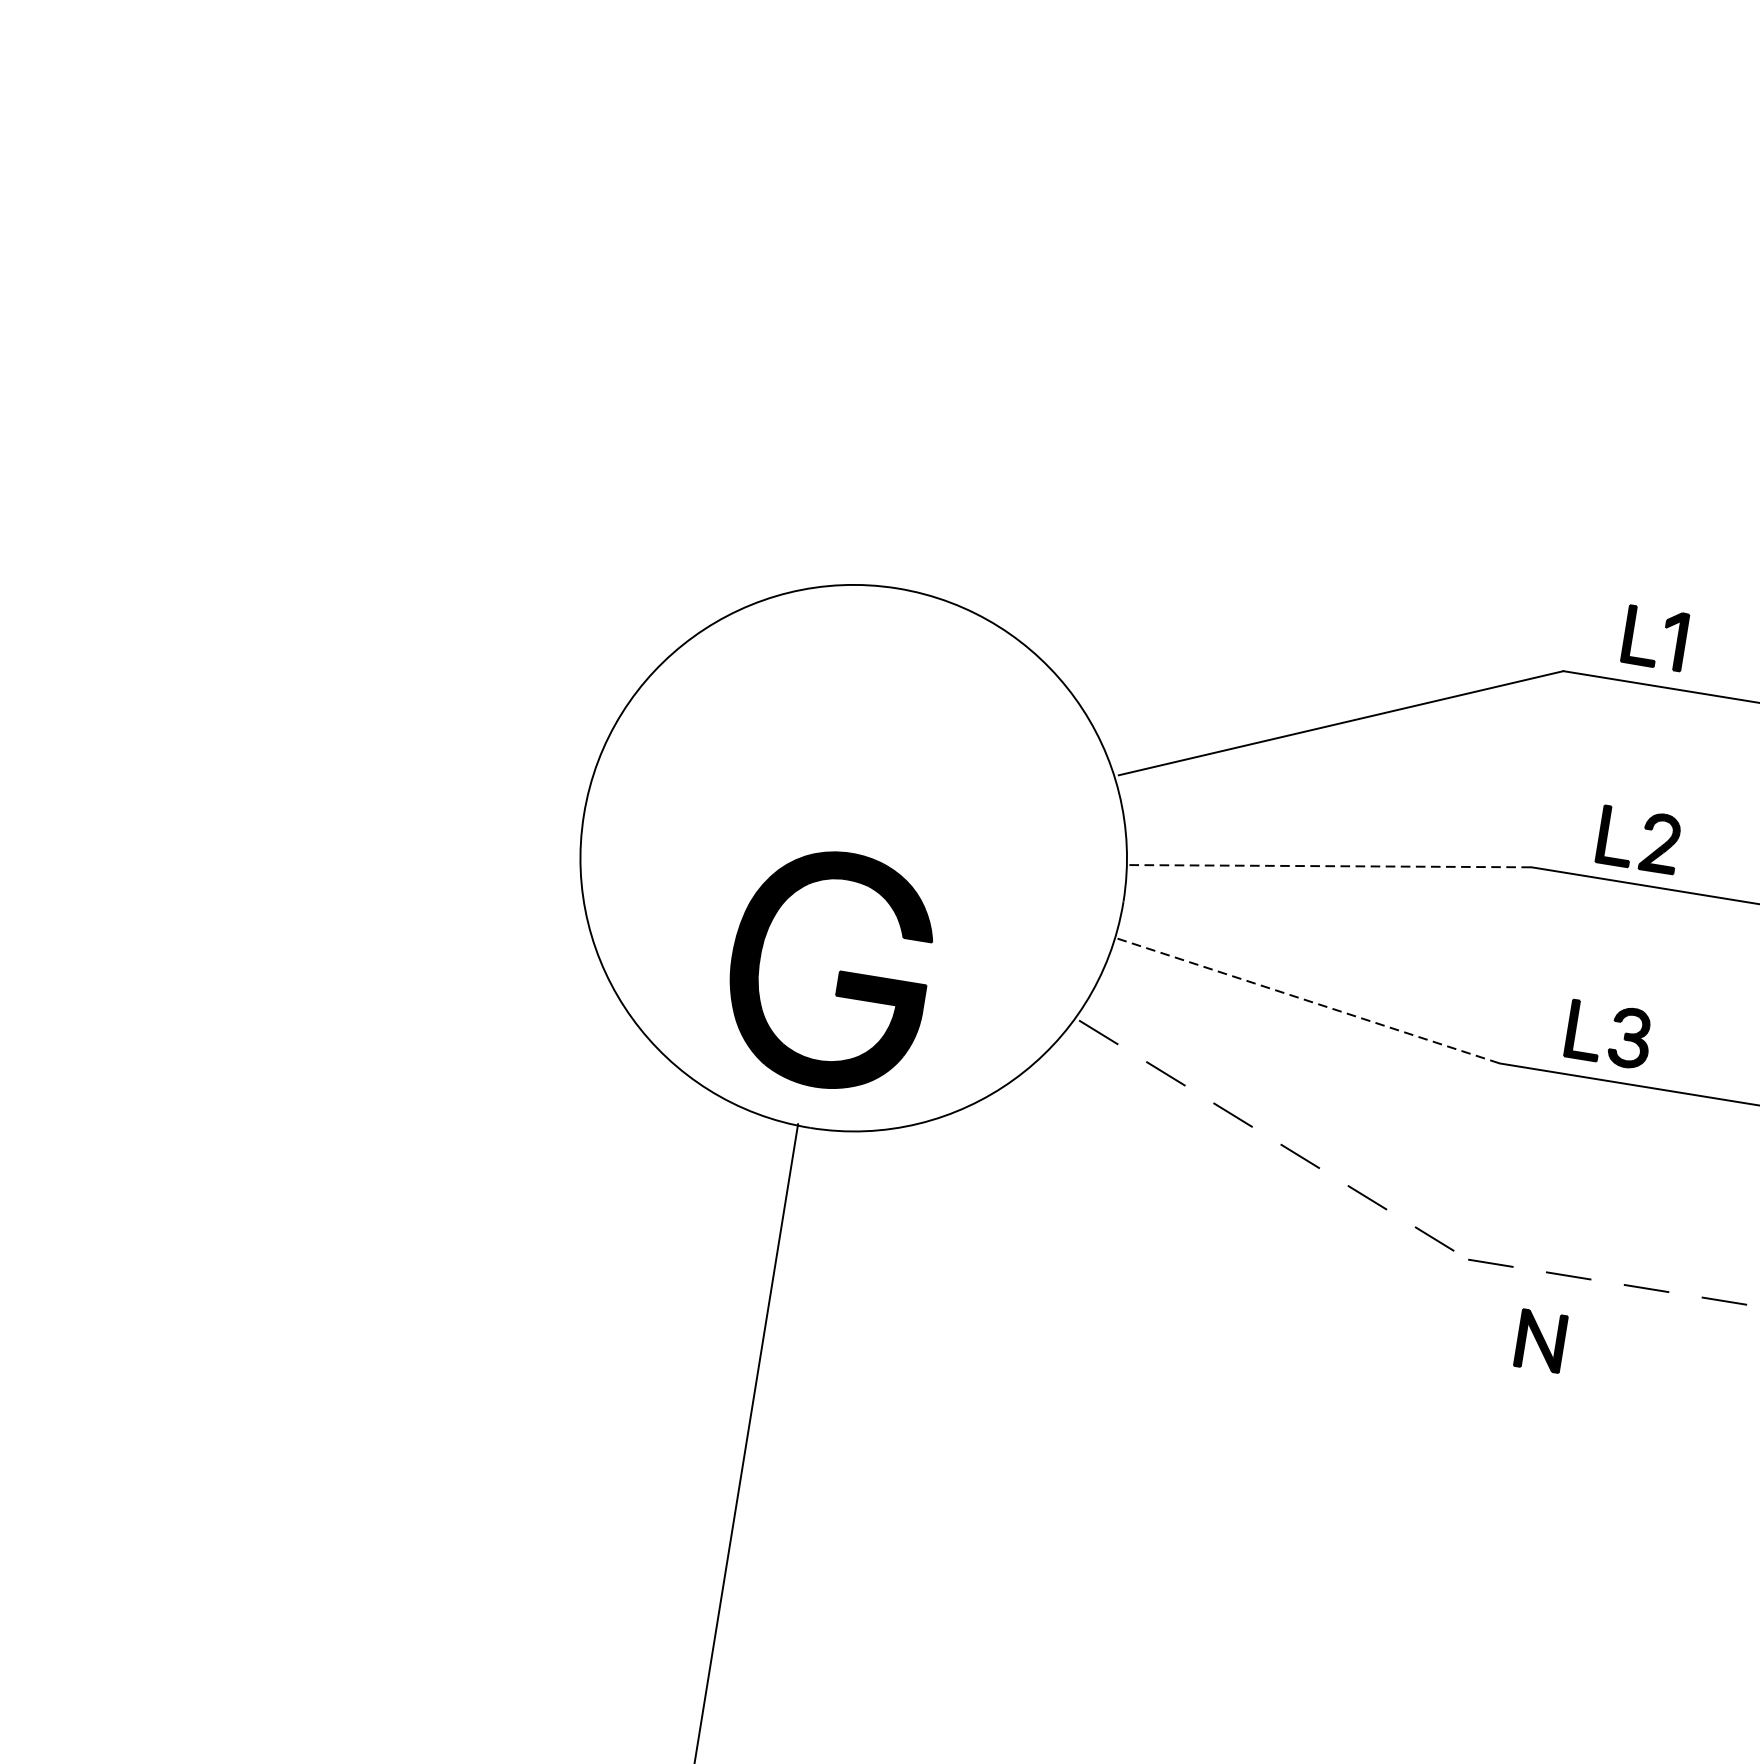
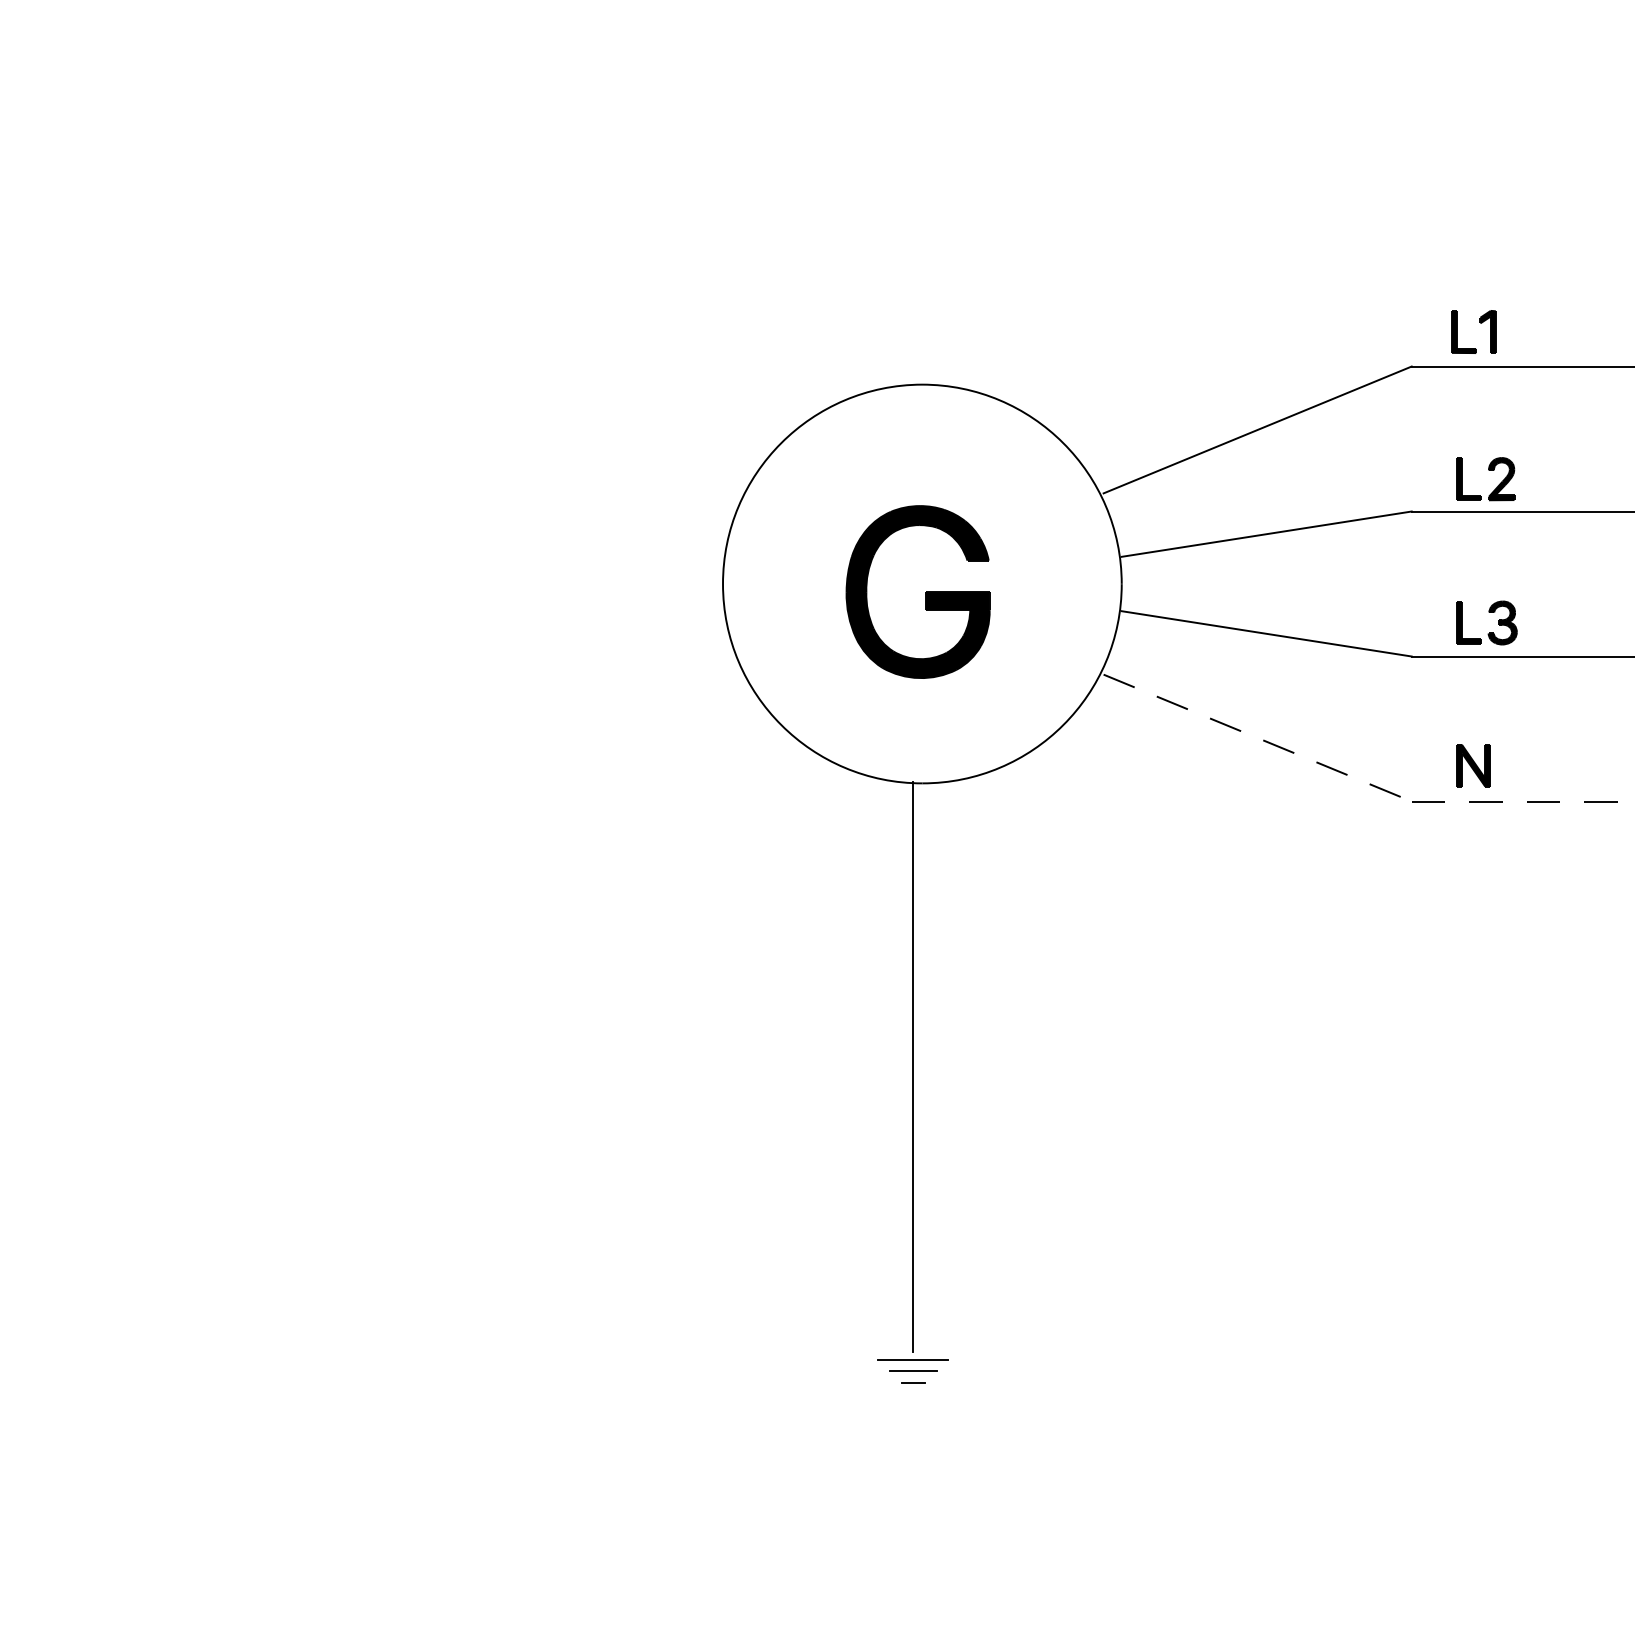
line: (1330, 866) -> (1266, 534), dashed -> solid
part: (839, 971) -> (925, 592), moved
line: (1308, 1000) -> (1266, 633), dashed -> solid
part: (1540, 1340) -> (1473, 765), moved

